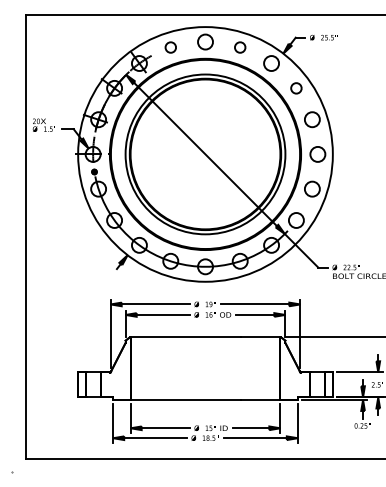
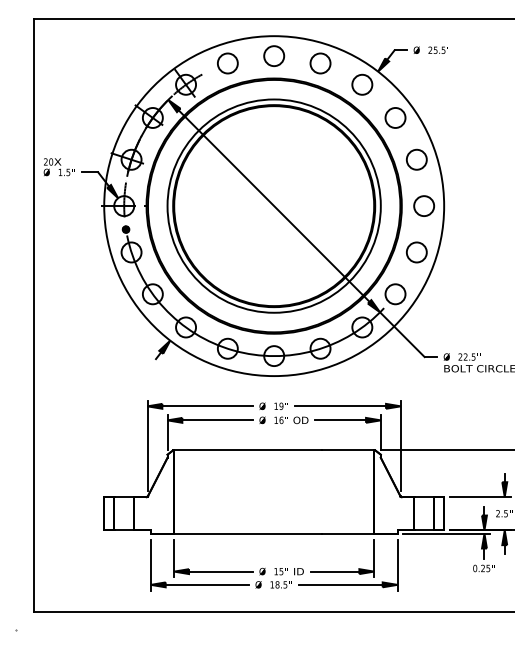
circle: (170, 47) -> (227, 63), size x1.43
circle: (240, 47) -> (320, 63), size x1.43
circle: (296, 88) -> (395, 117), size x1.43

